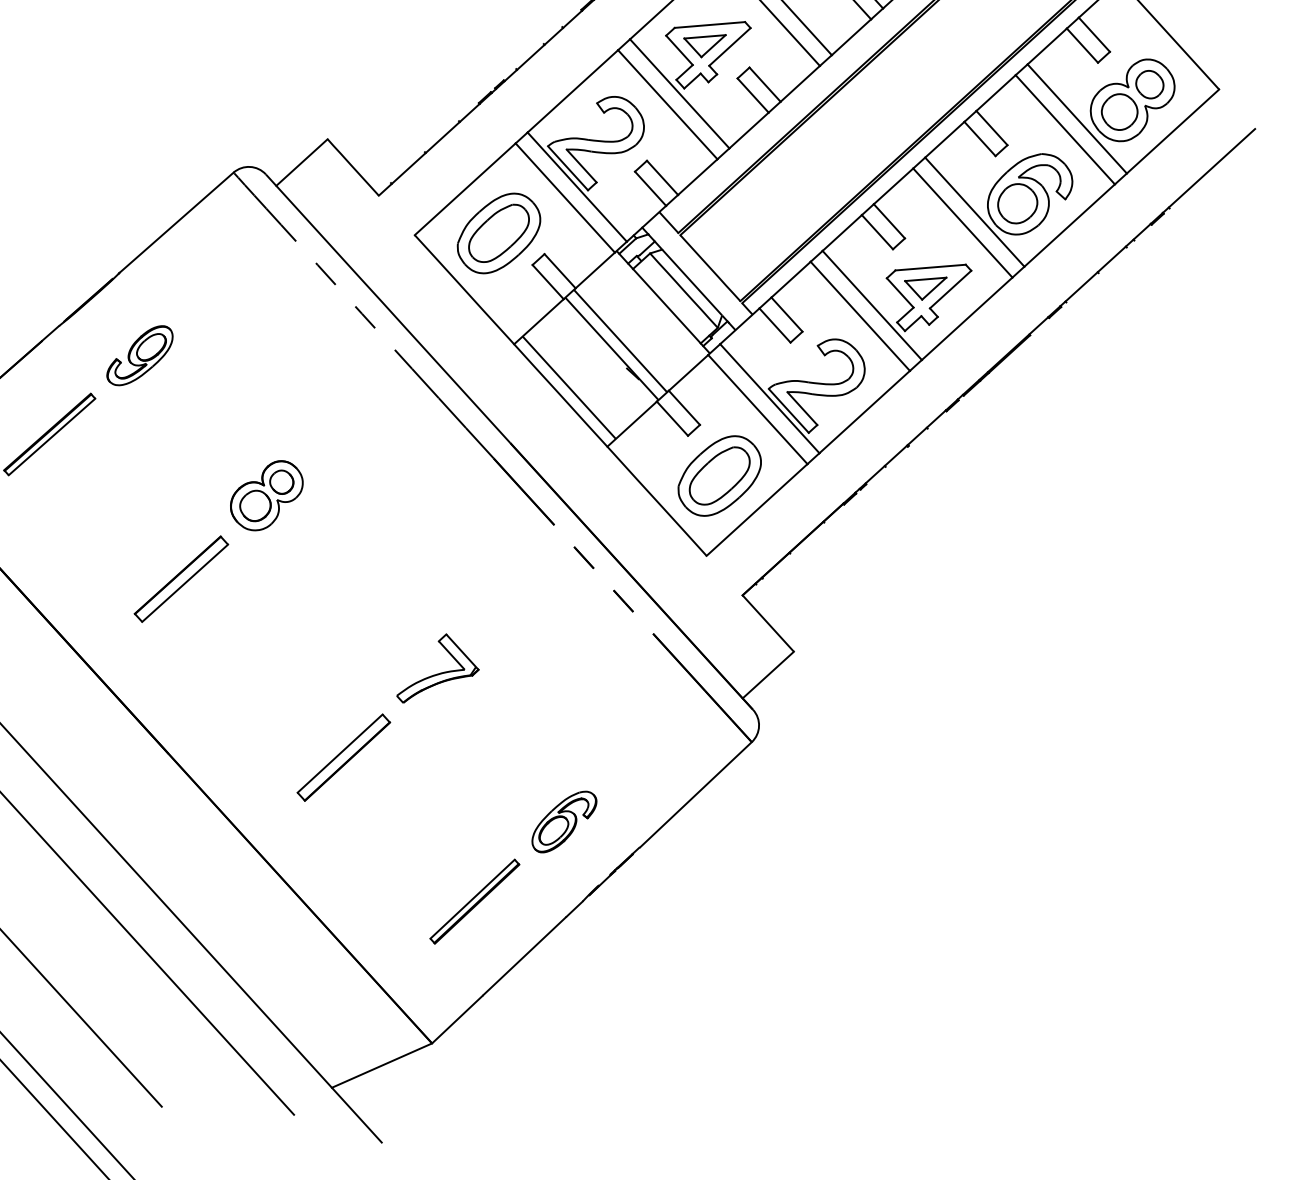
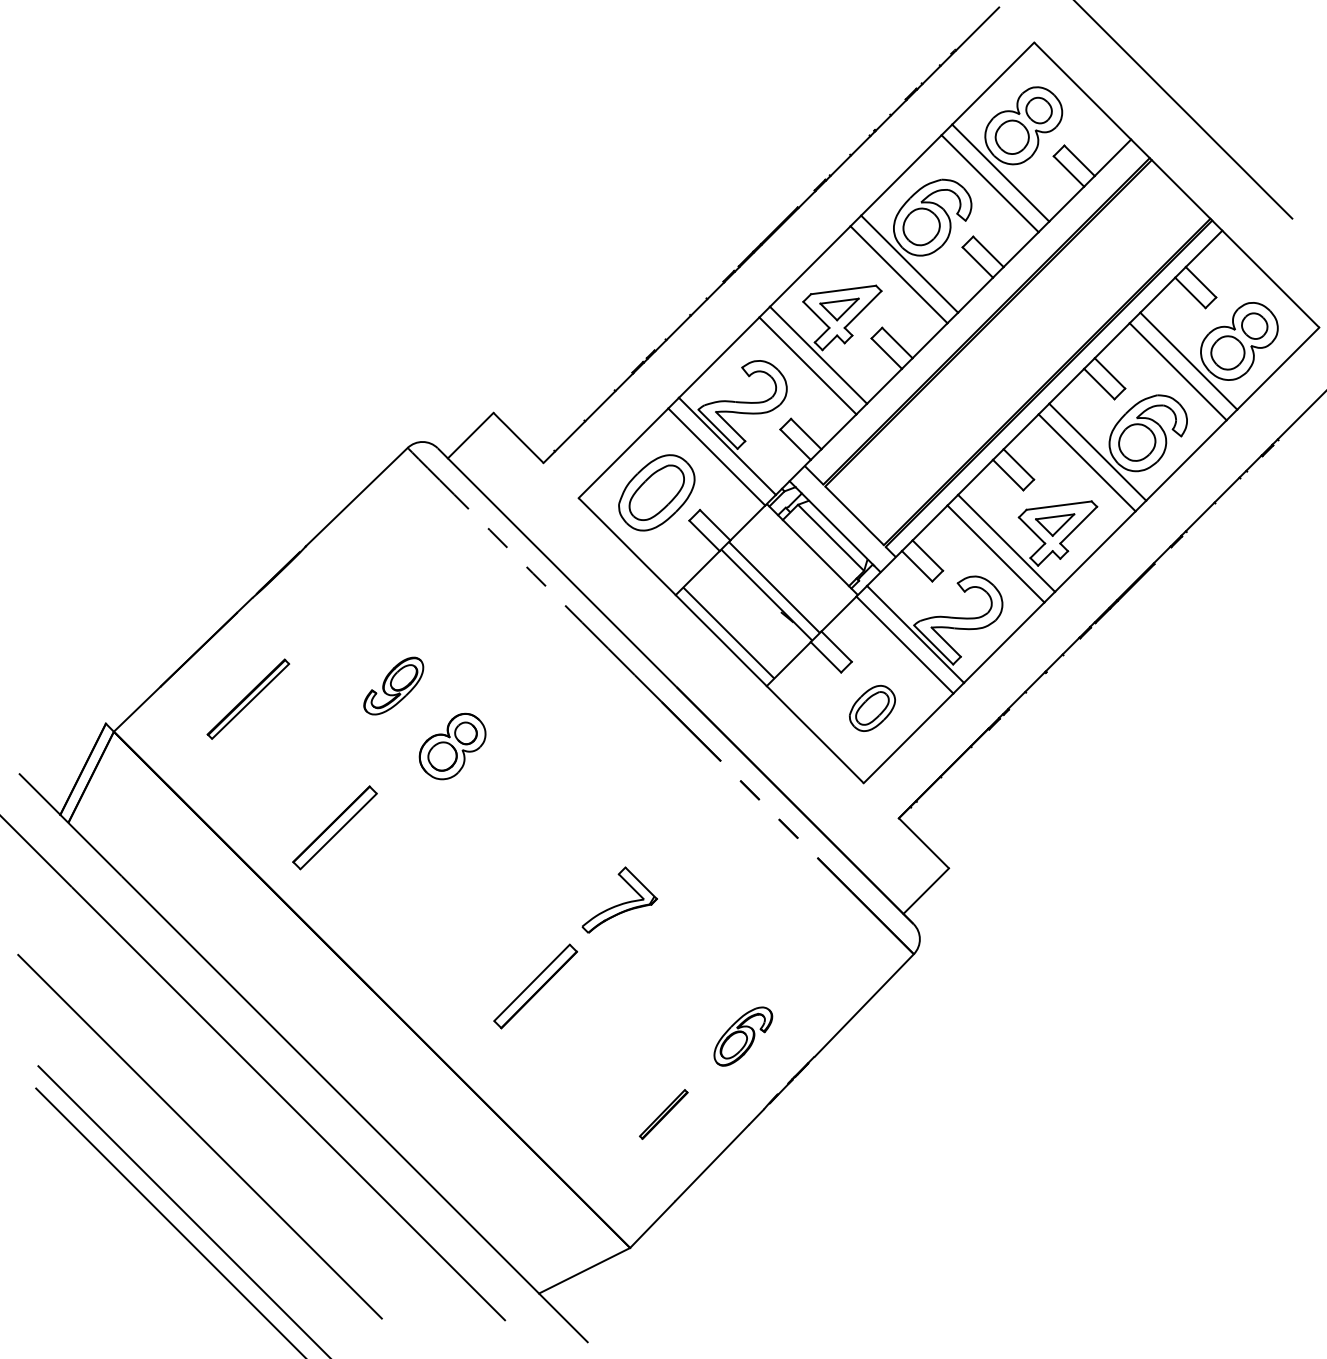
part: (139, 355) -> (393, 685), moved
part: (719, 476) -> (872, 708), size x0.6
part: (180, 578) -> (334, 827), moved
part: (474, 901) -> (663, 1114), size x0.6

